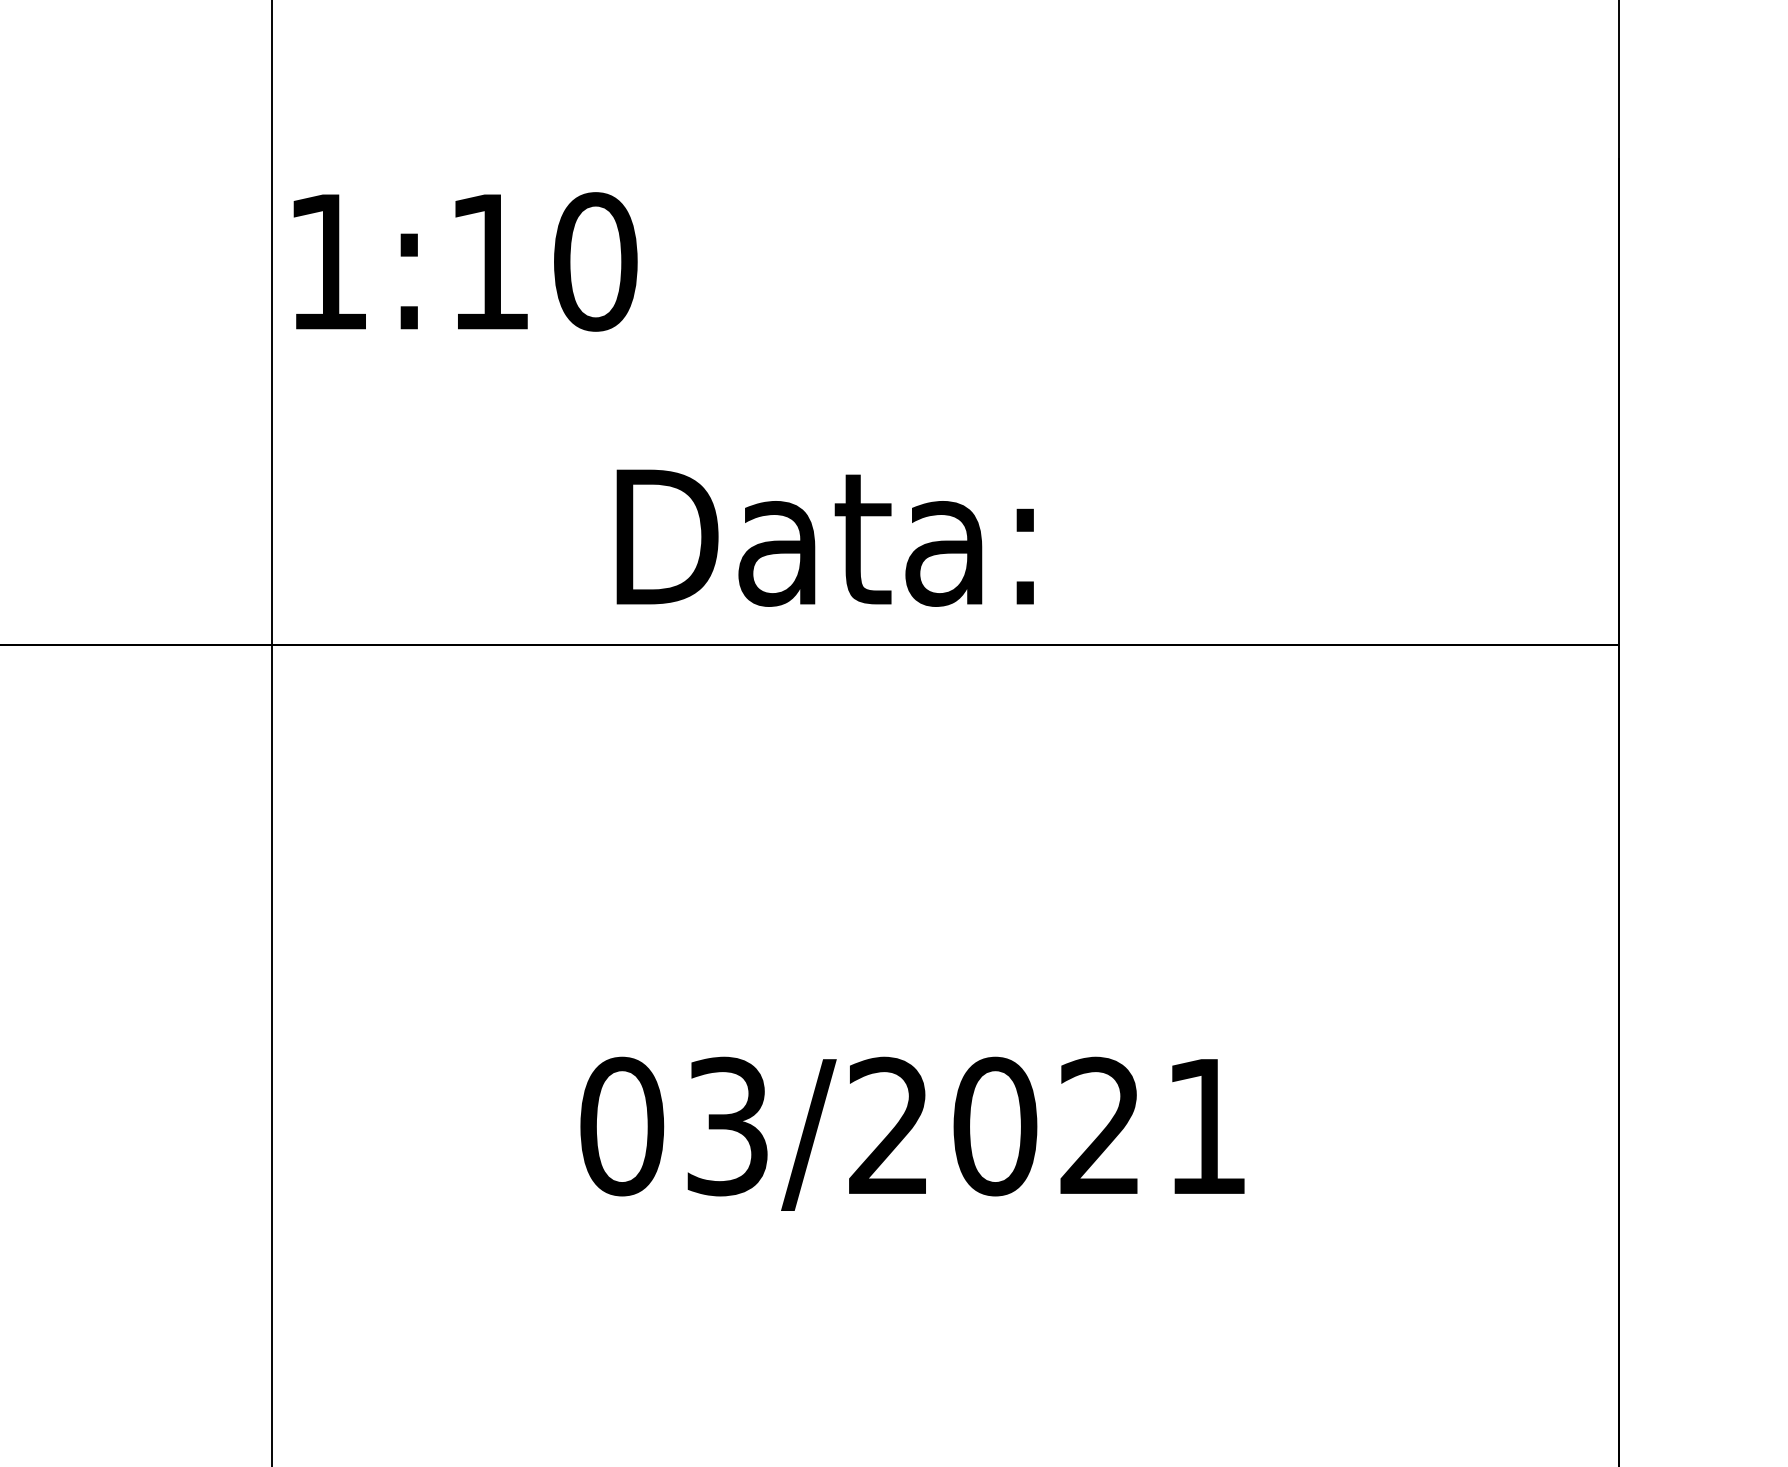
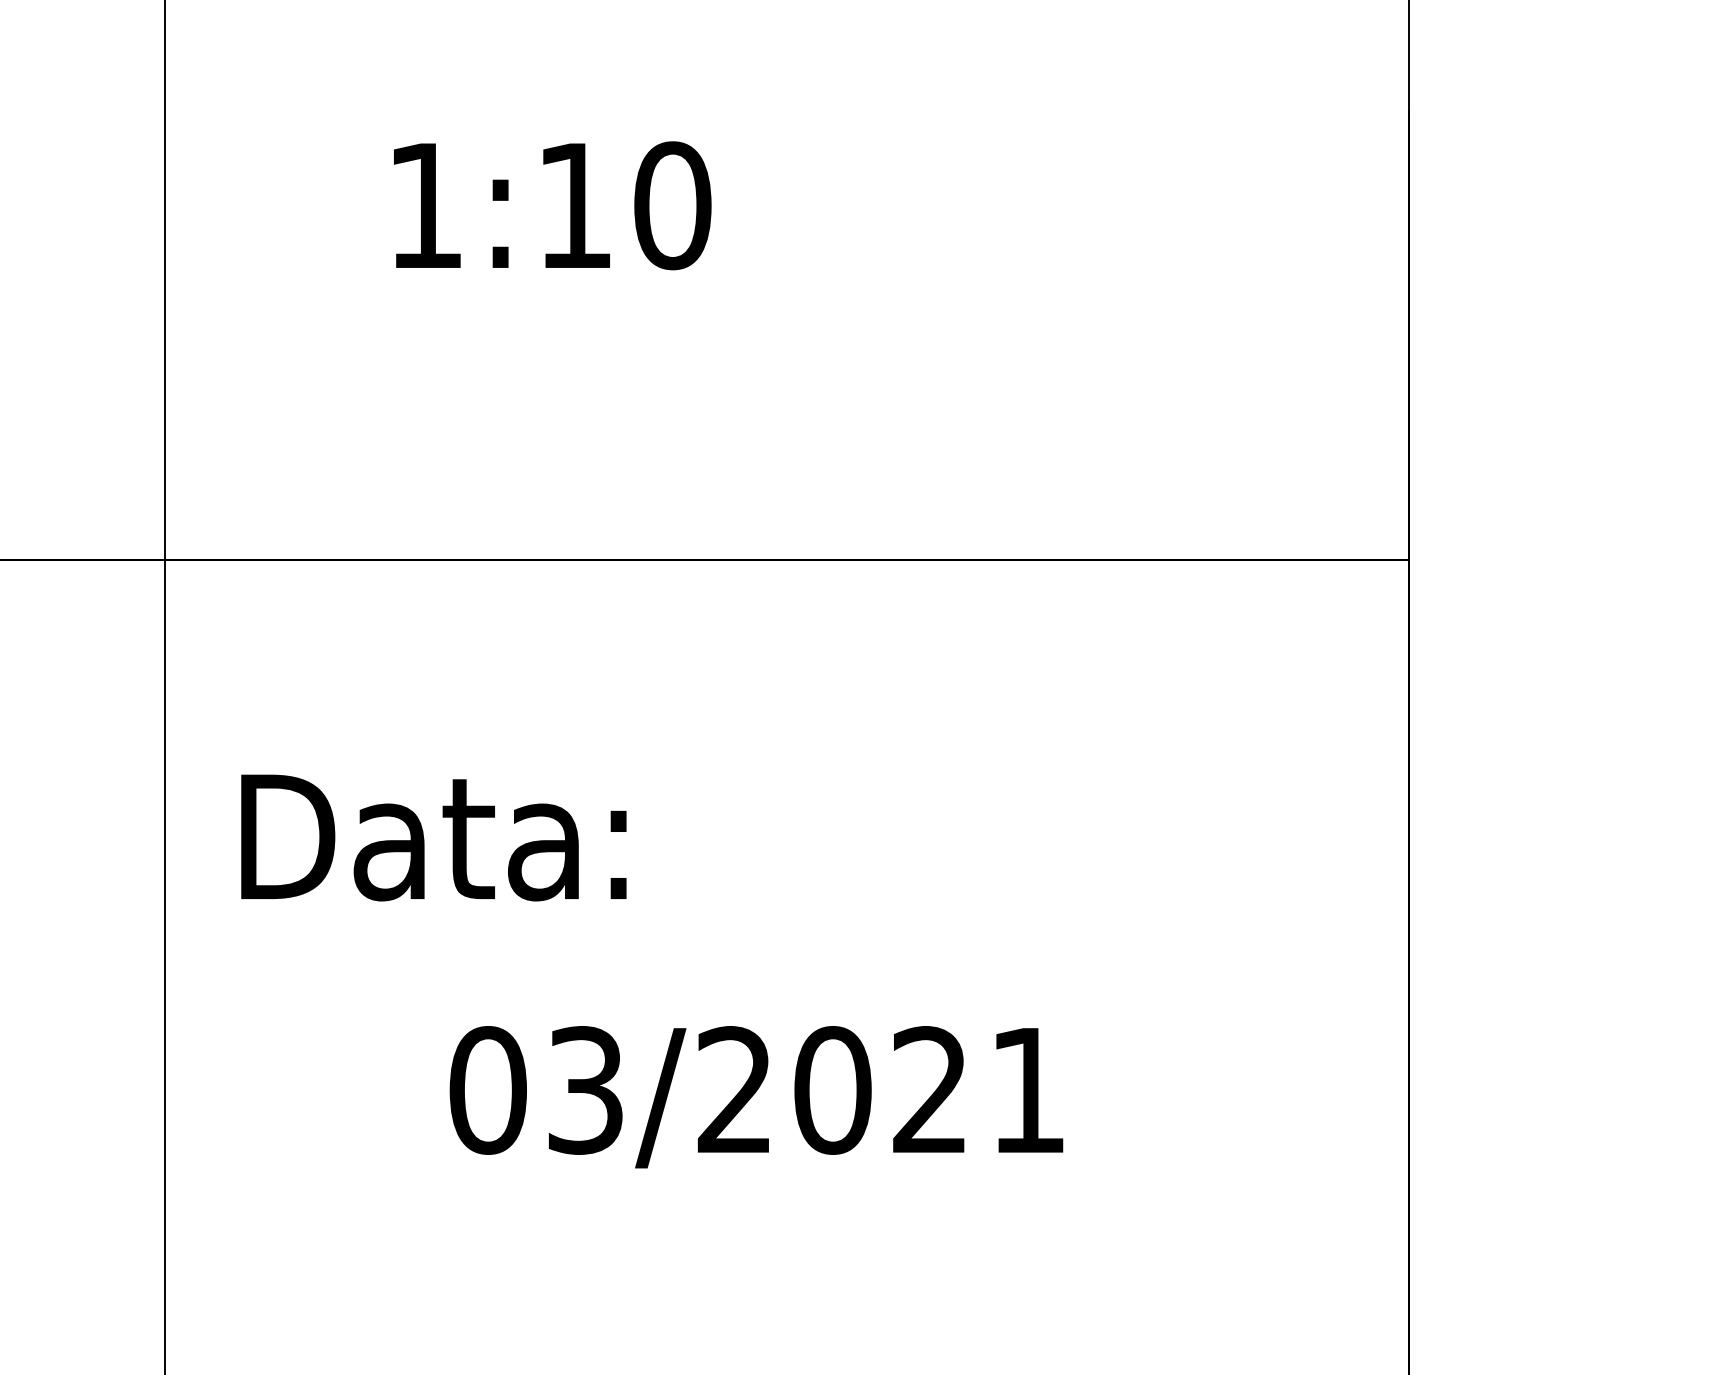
text: (465, 261) -> (552, 205), moved
text: (824, 537) -> (433, 837), moved
text: (912, 1134) -> (756, 1097), moved

